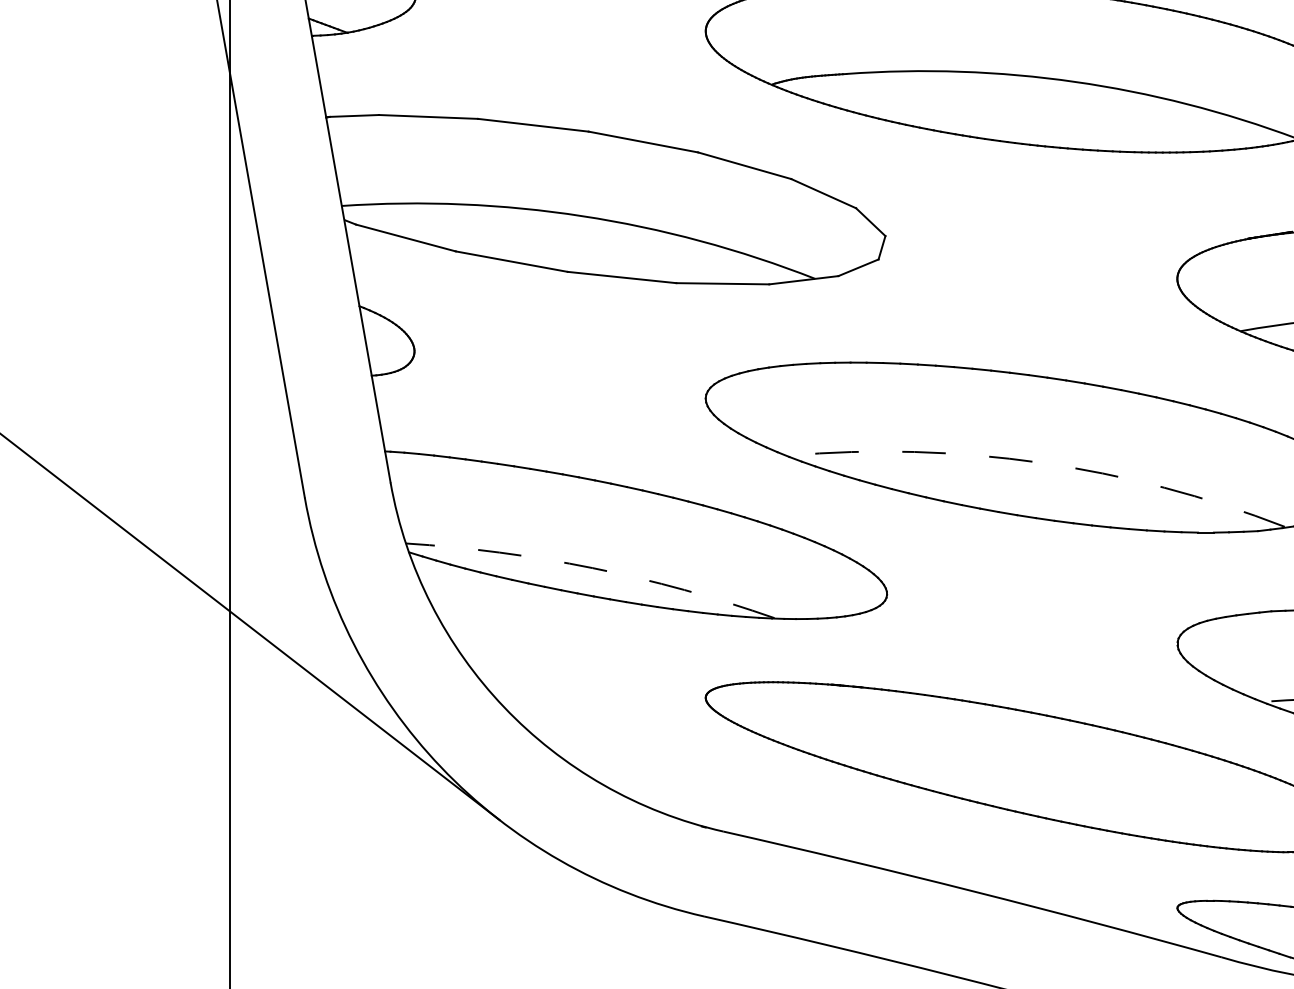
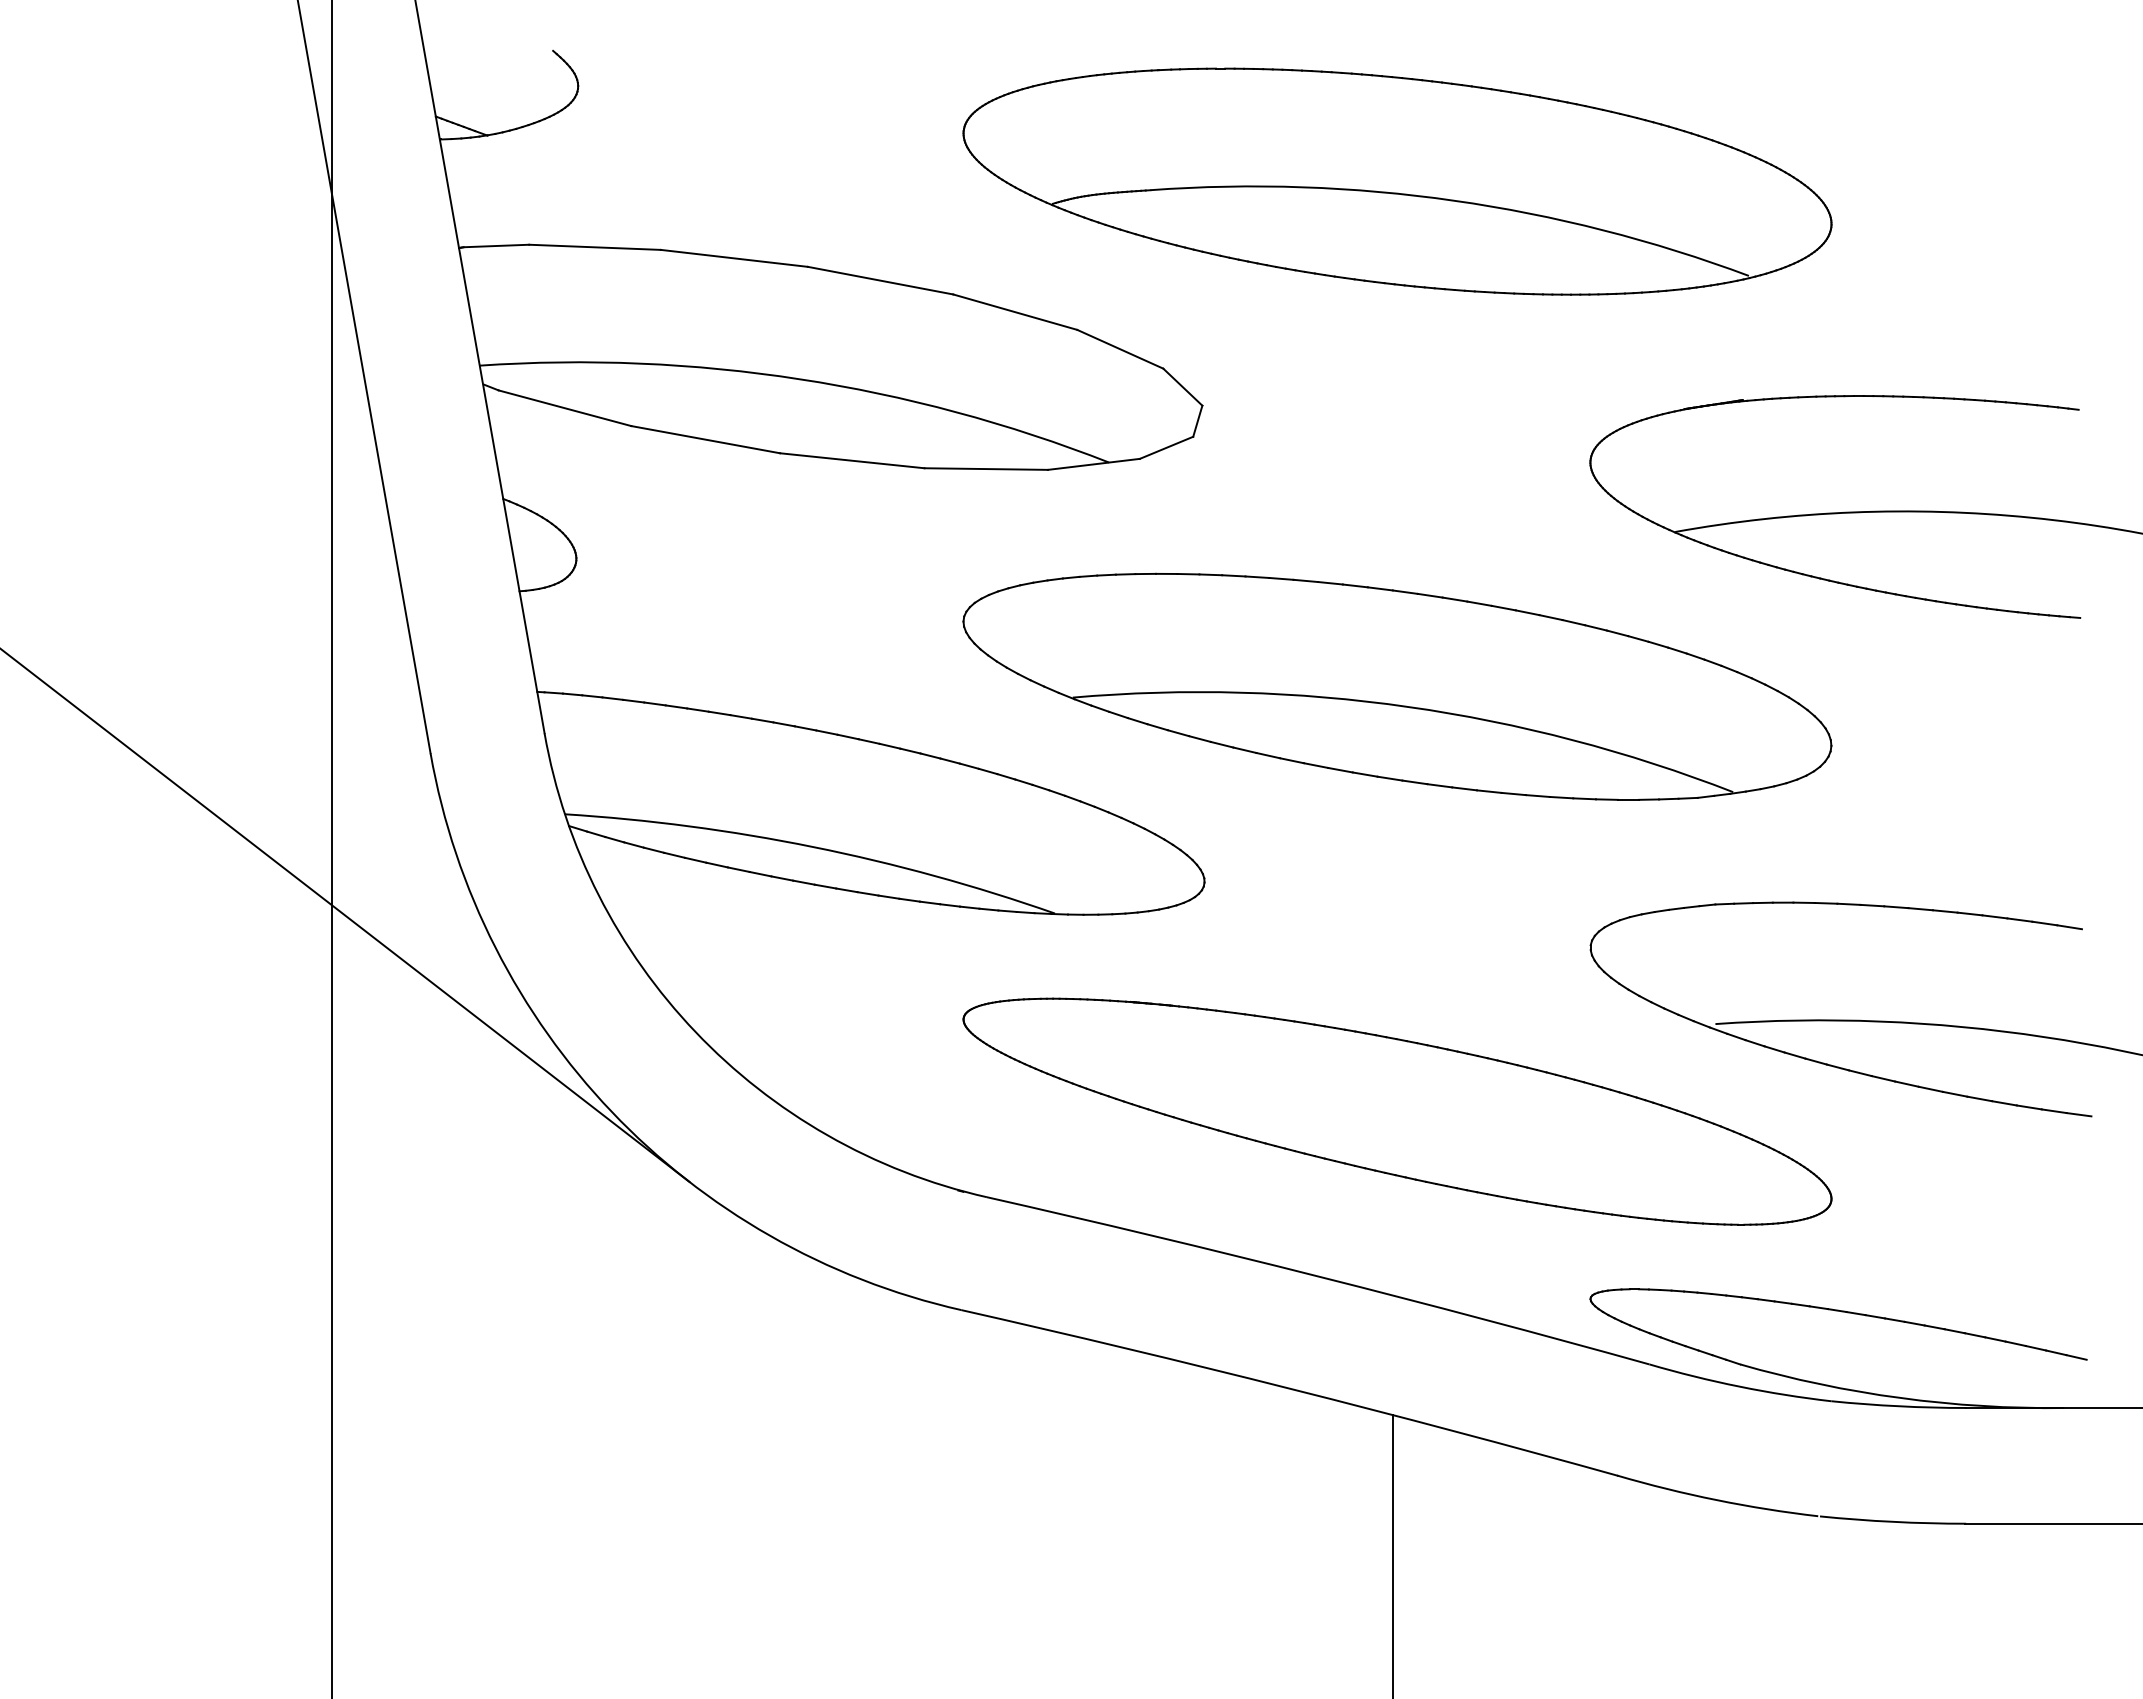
arc: (1040, 462) -> (1408, 706), dashed -> solid
arc: (592, 568) -> (813, 847), dashed -> solid

